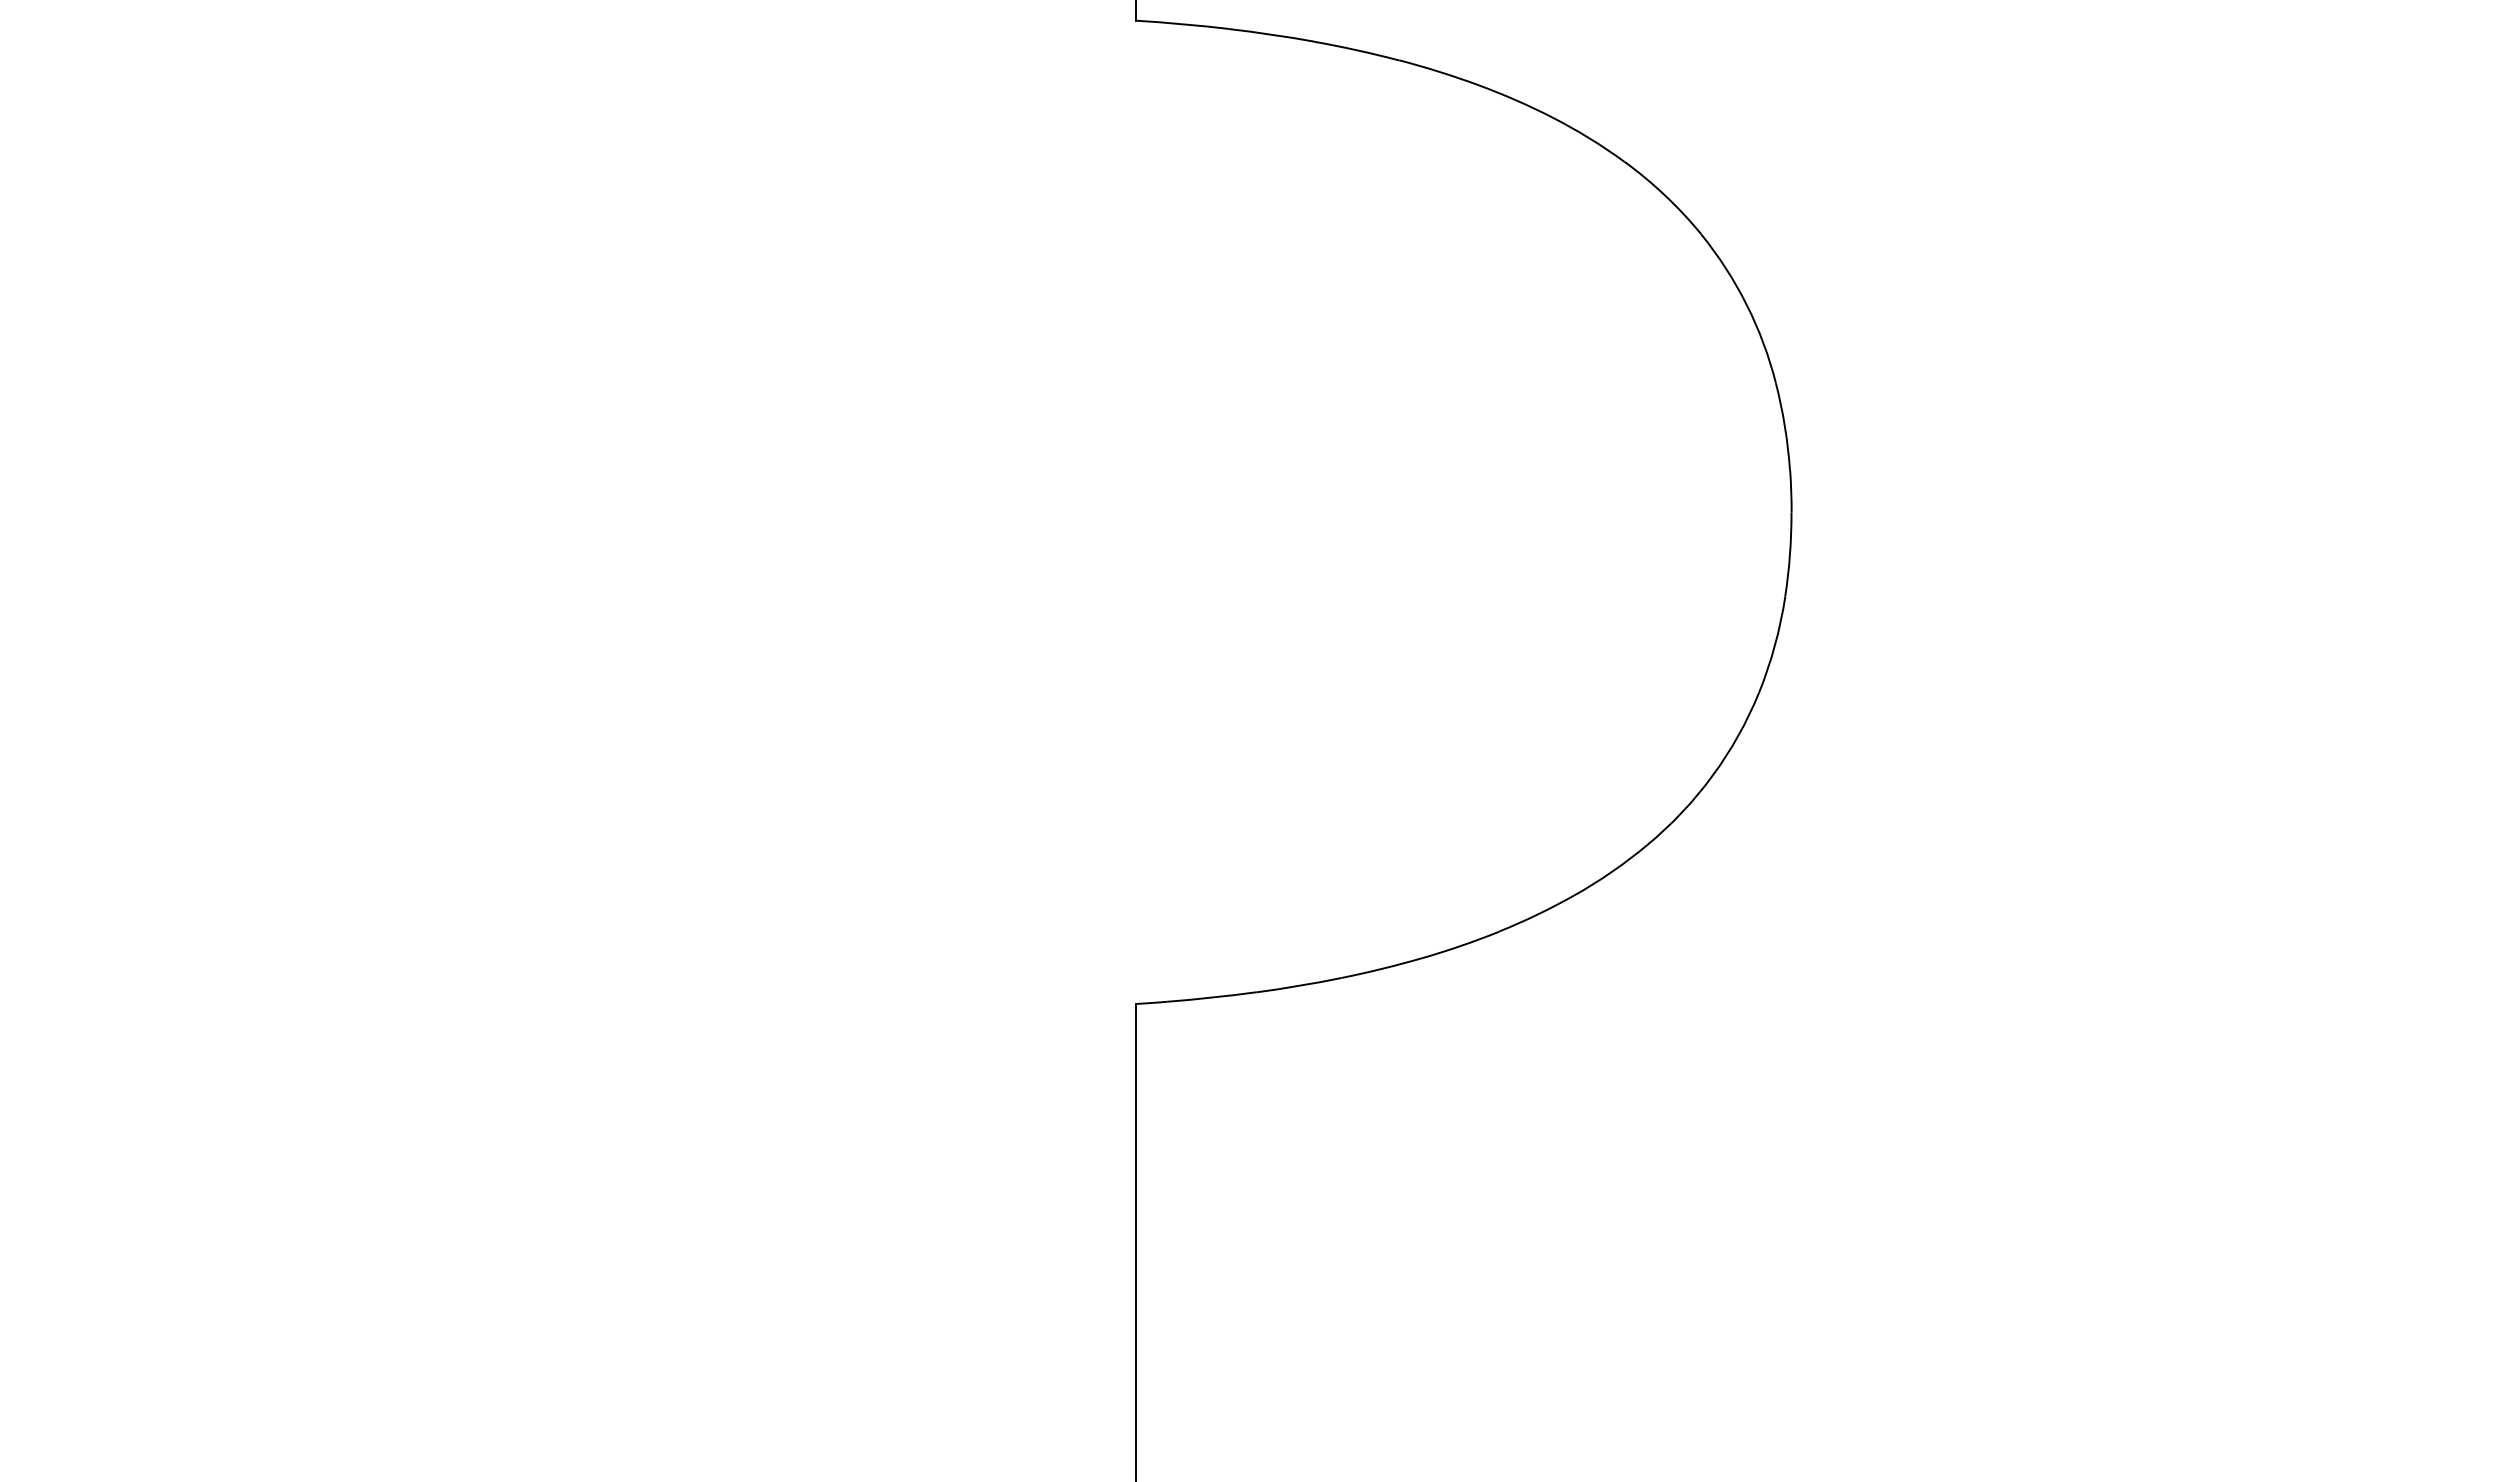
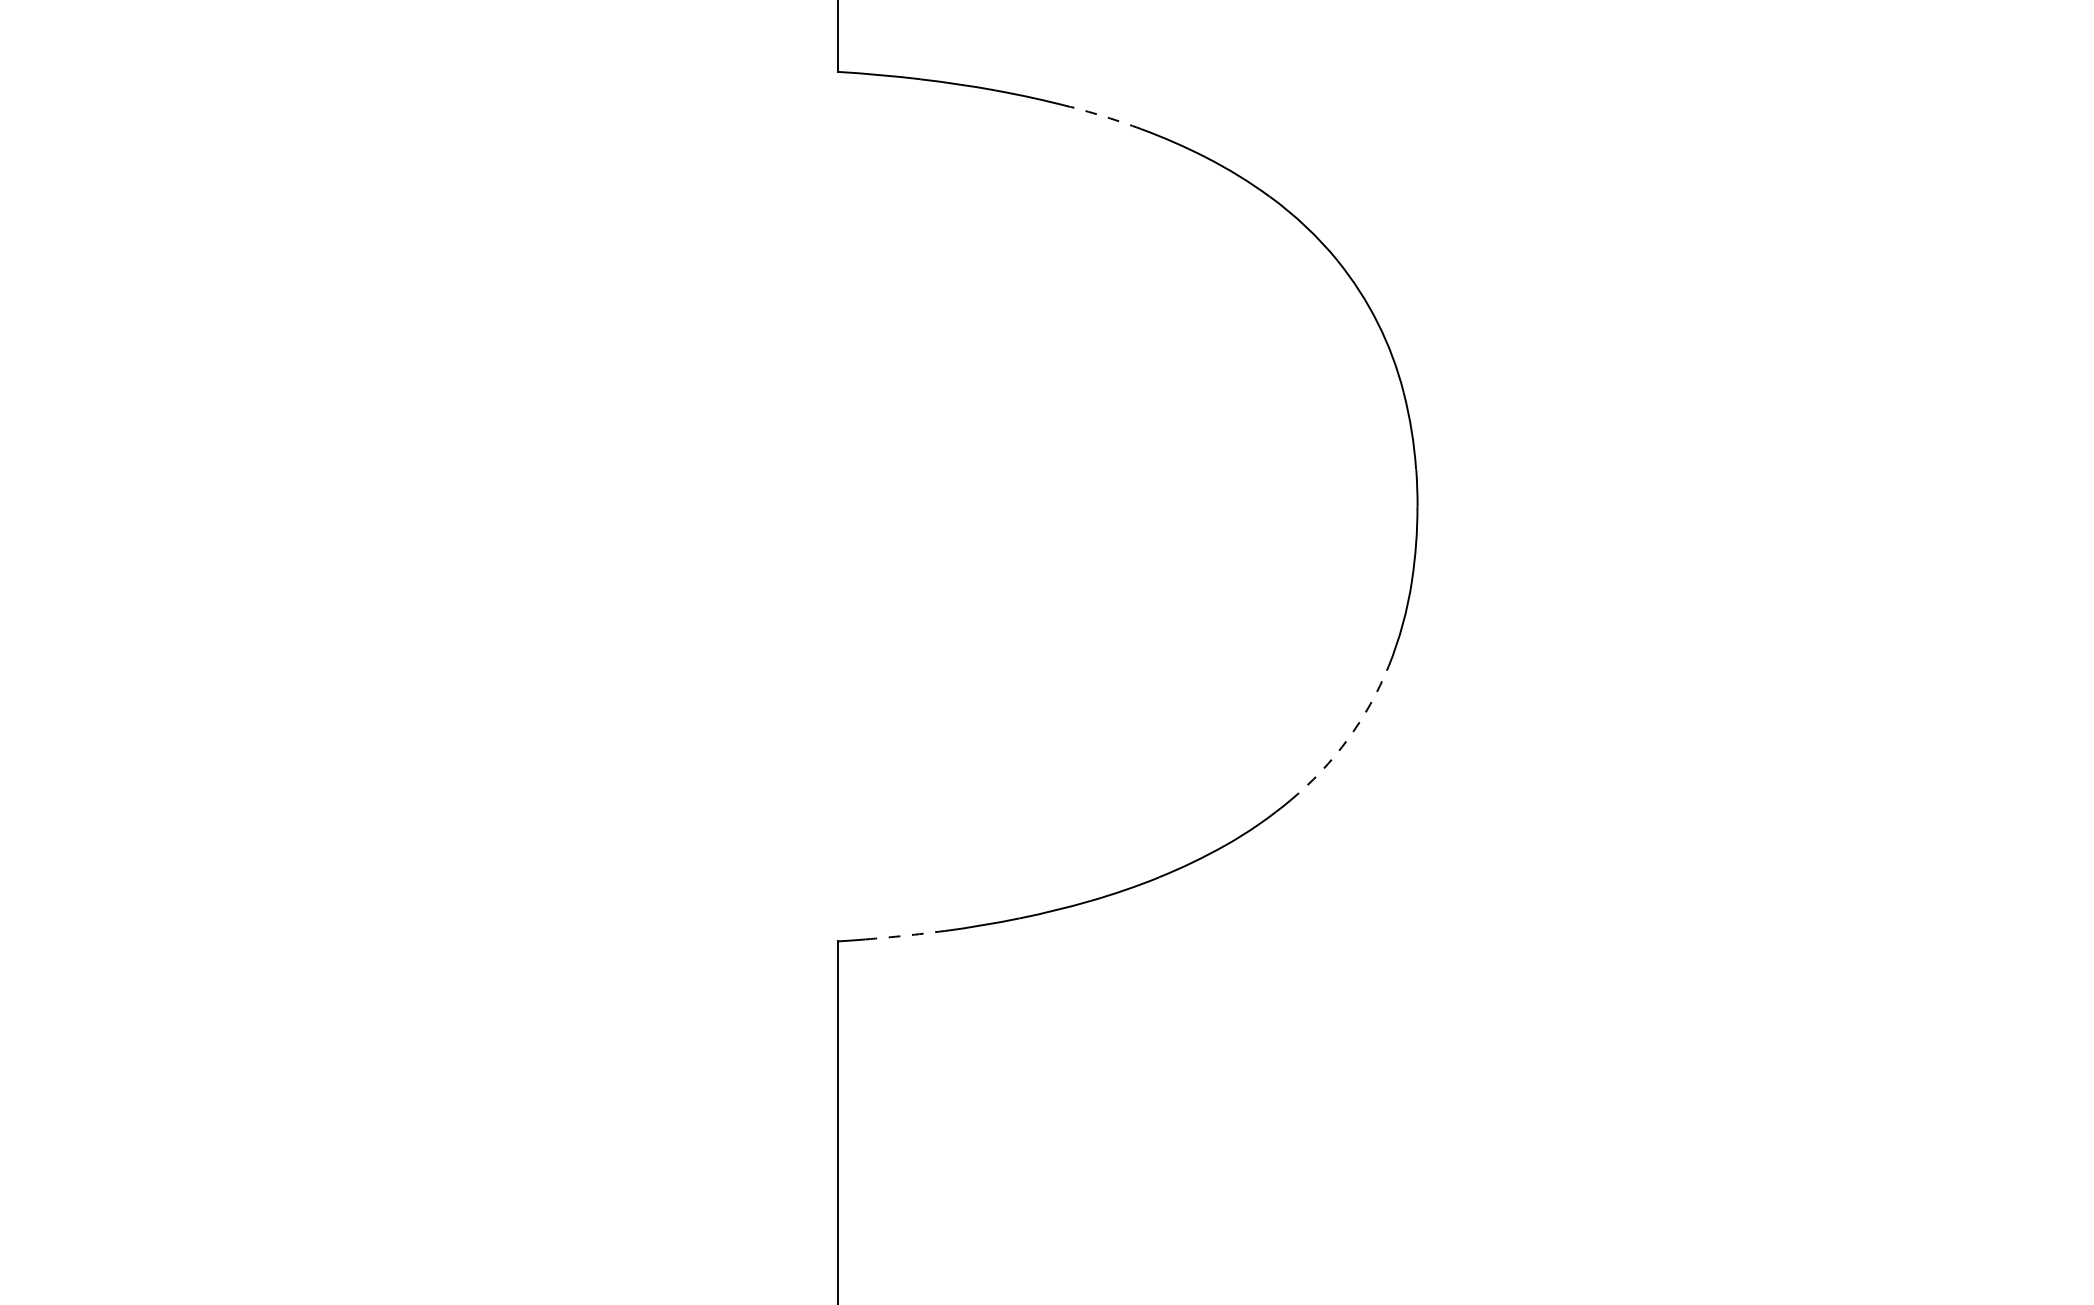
arc: (1439, 71) -> (1106, 116), solid -> dashed
arc: (1712, 775) -> (1347, 739), solid -> dashed
arc: (1211, 997) -> (904, 935), solid -> dashed

